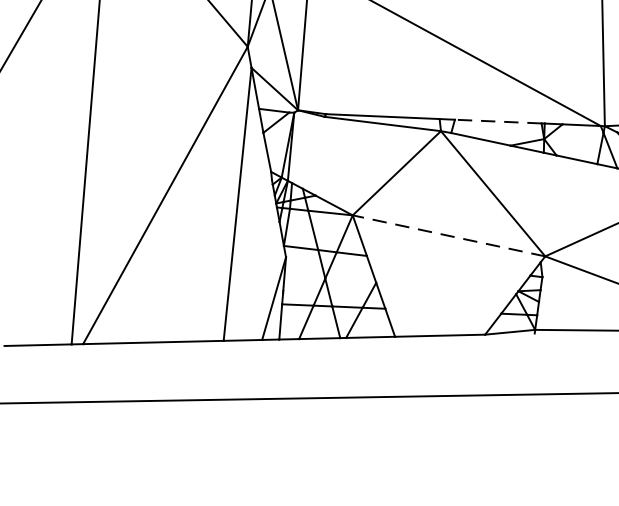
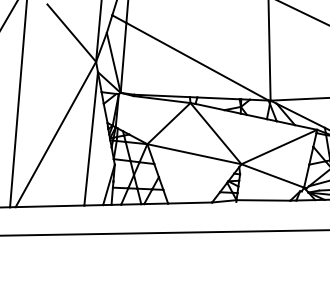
line: (498, 121) -> (218, 98), dashed -> solid
line: (447, 236) -> (193, 154), dashed -> solid

